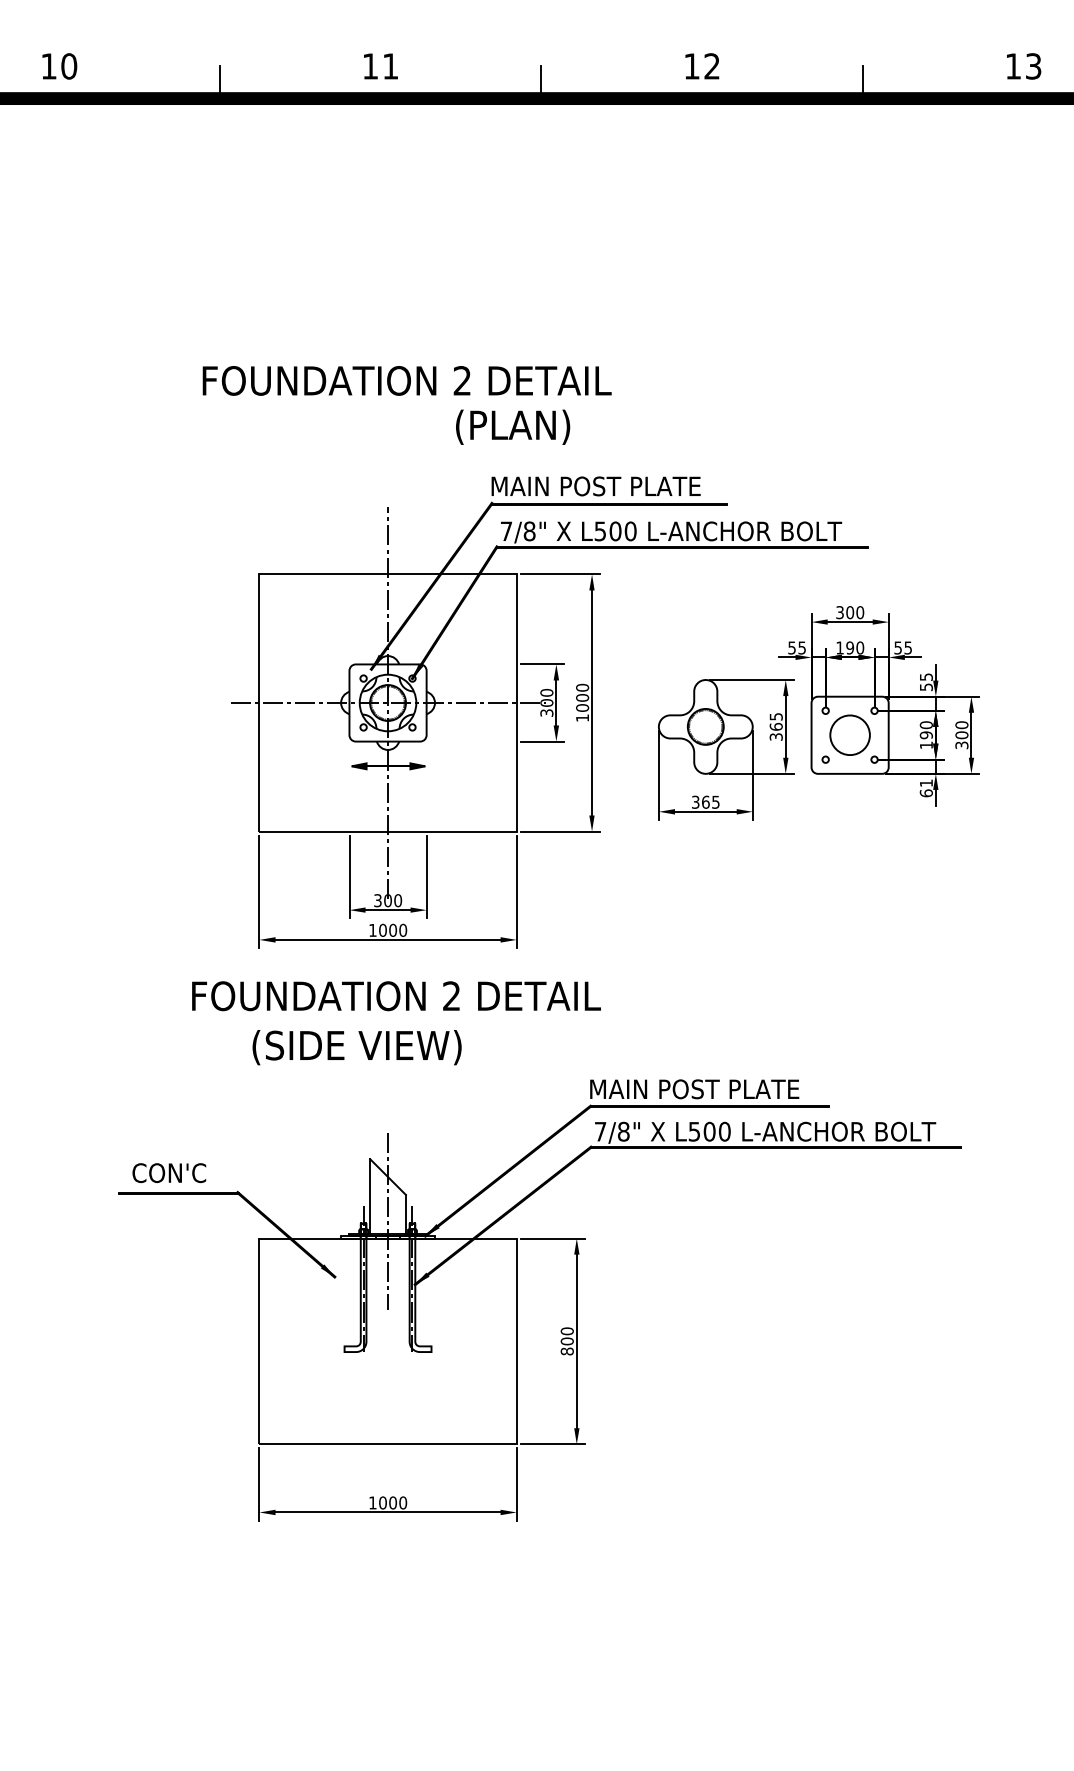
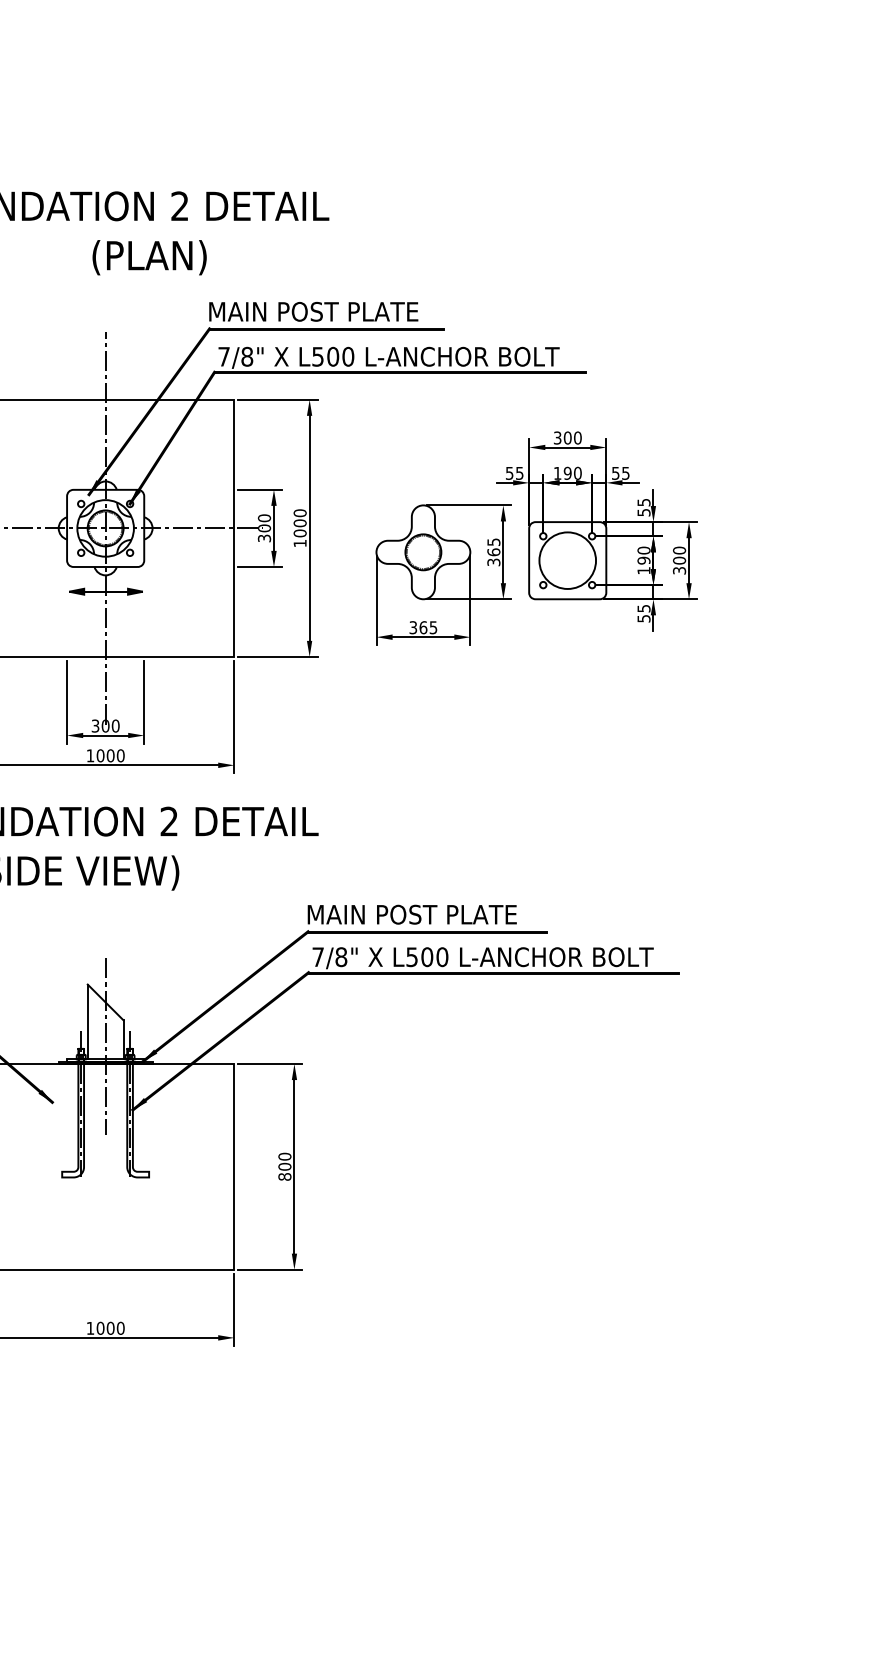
text: (513, 426) -> (150, 256), moved
circle: (849, 735) -> (567, 560), size x1.43
text: (925, 788) -> (643, 613), 61 -> 55

